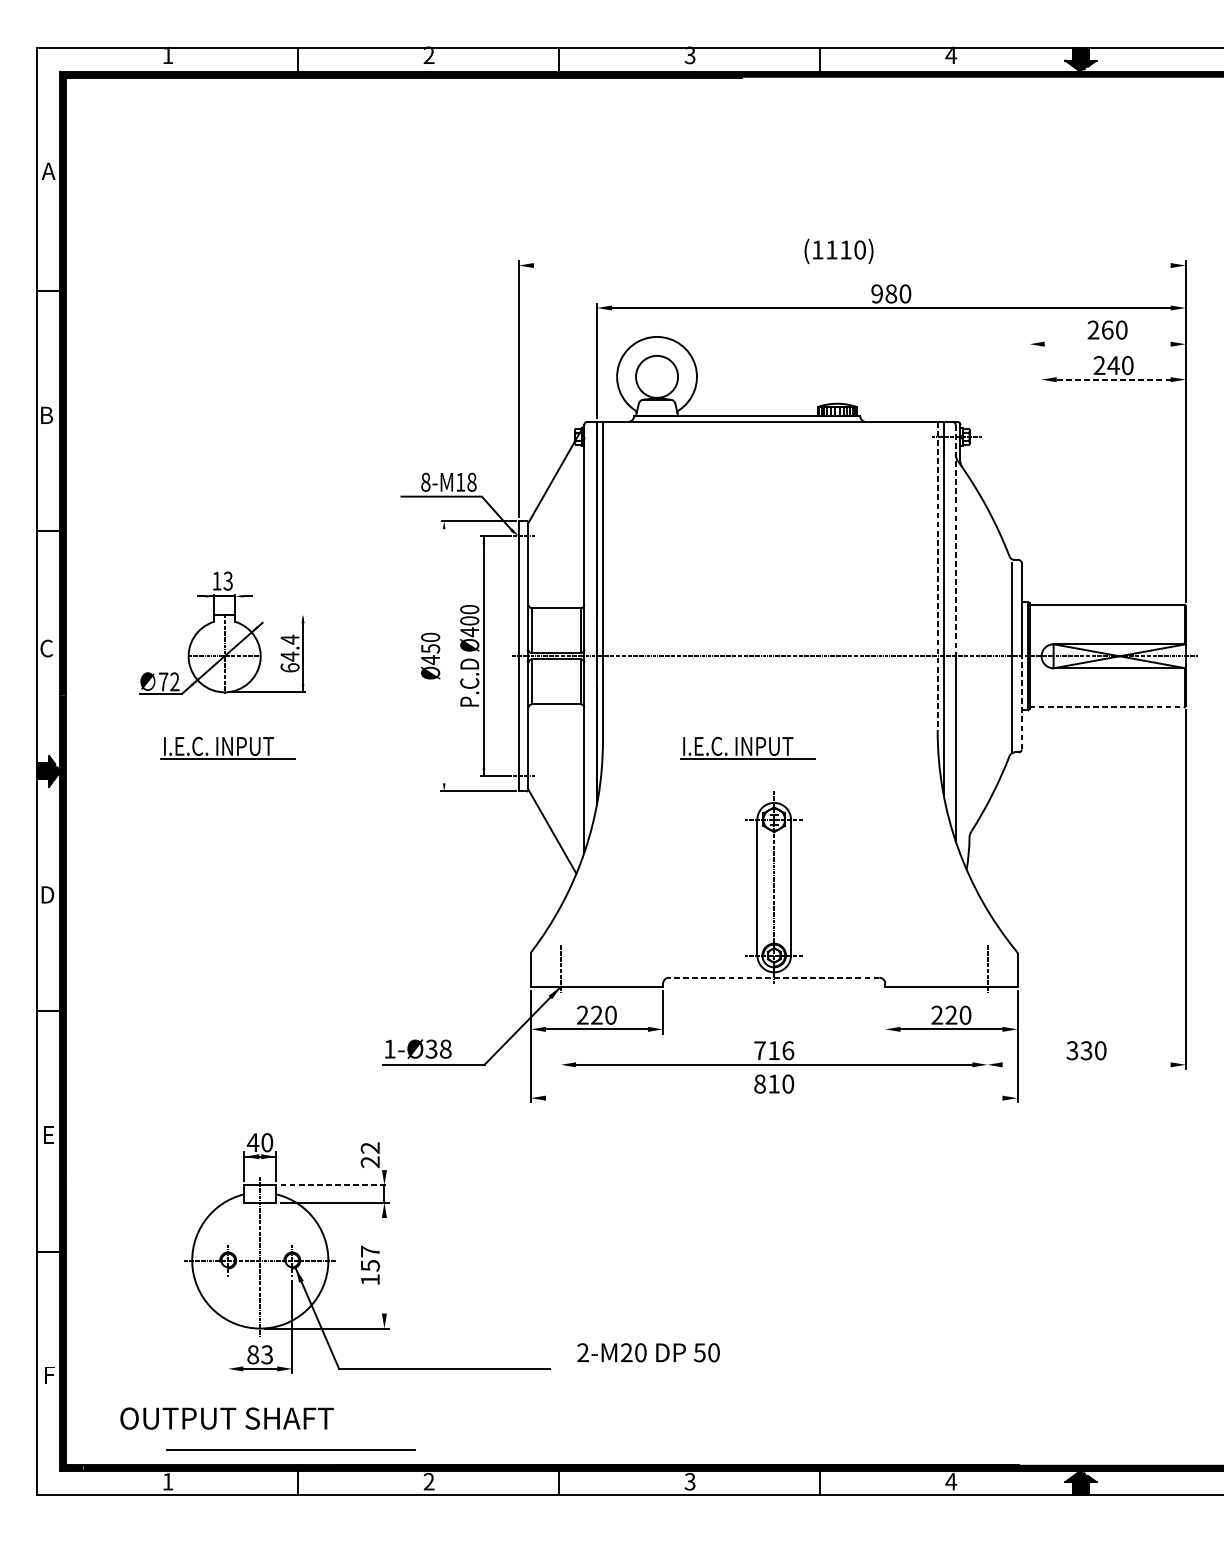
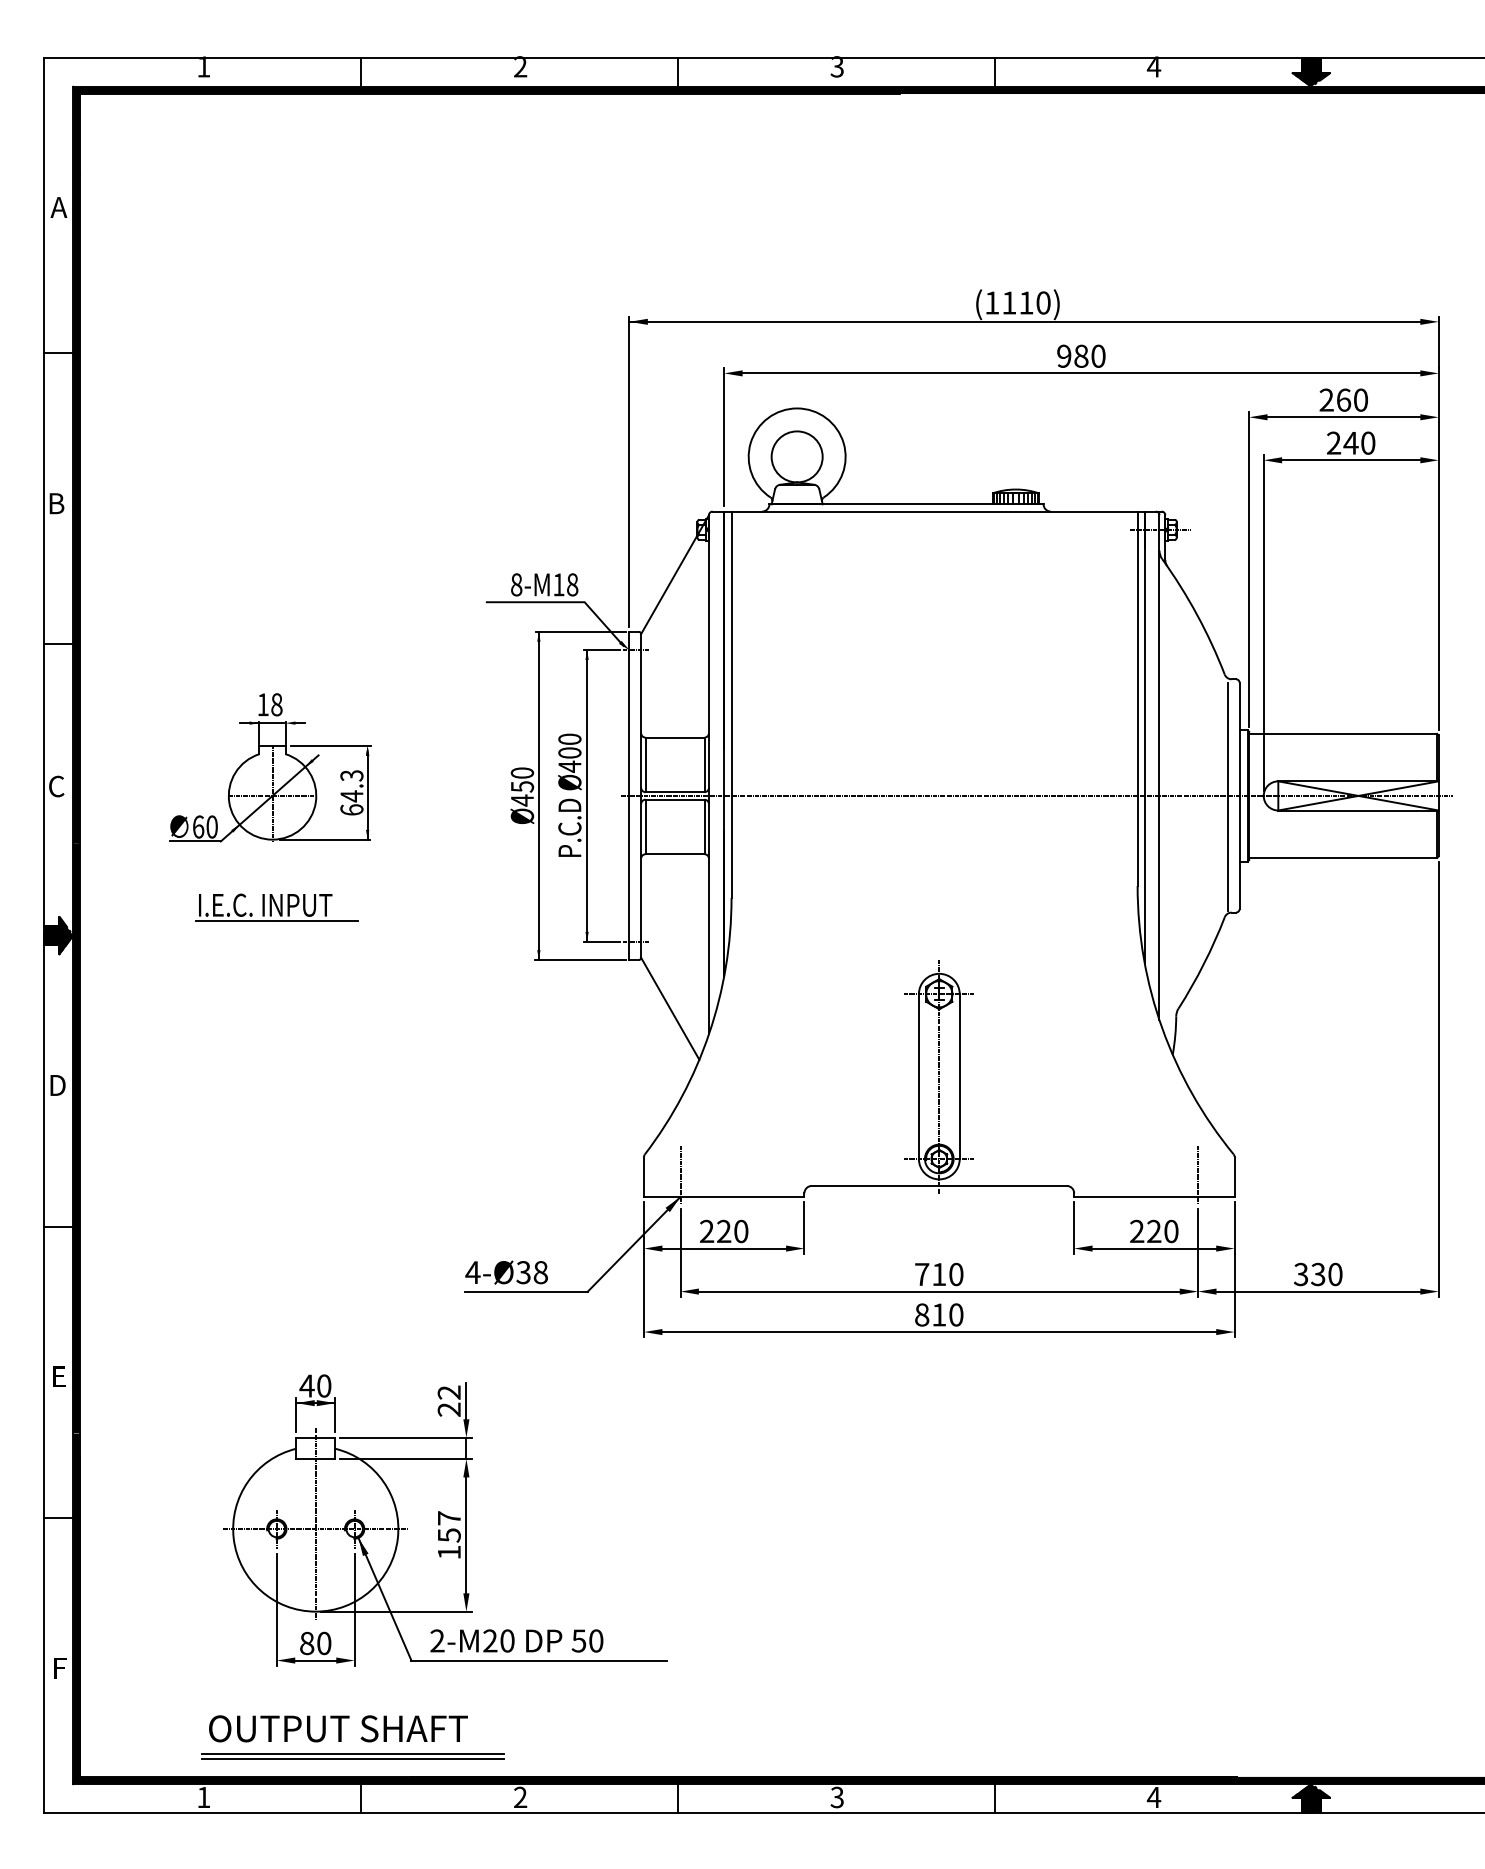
line: (844, 265) -> (1024, 321), added
line: (1107, 344) -> (1343, 417), added
line: (1113, 379) -> (1351, 460), dashed -> solid
line: (1029, 469) -> (1249, 569), added
line: (1041, 513) -> (1263, 622), added
line: (955, 541) -> (1159, 656), dashed -> solid
line: (937, 576) -> (1137, 699), dashed -> solid
text: (227, 580) -> (276, 704), 13 -> 18
line: (272, 614) -> (330, 745), added
text: (289, 639) -> (351, 775), 64.4 -> 64.3
line: (443, 655) -> (538, 795), added
text: (169, 681) -> (205, 826), 72 -> 60
line: (1021, 702) -> (1239, 851), dashed -> solid
line: (1107, 707) -> (1343, 857), dashed -> solid
part: (747, 748) -> (906, 907), removed
line: (774, 977) -> (939, 1185), dashed -> solid
line: (885, 1011) -> (1074, 1227), added
line: (560, 1032) -> (680, 1252), added
line: (987, 1032) -> (1198, 1252), added
text: (389, 1049) -> (472, 1272), 1-Ø38 -> 4-Ø38
text: (788, 1050) -> (956, 1274), 716 -> 710
line: (1086, 1064) -> (1318, 1291), added
line: (774, 1098) -> (939, 1332), added
line: (384, 1155) -> (466, 1401), added
line: (335, 1185) -> (406, 1437), dashed -> solid
line: (384, 1265) -> (466, 1535), added
line: (227, 1326) -> (276, 1609), added
text: (648, 1352) -> (516, 1640), moved
text: (267, 1354) -> (324, 1643), 83 -> 80
text: (227, 1418) -> (338, 1728), moved
line: (290, 1445) -> (352, 1753), added

